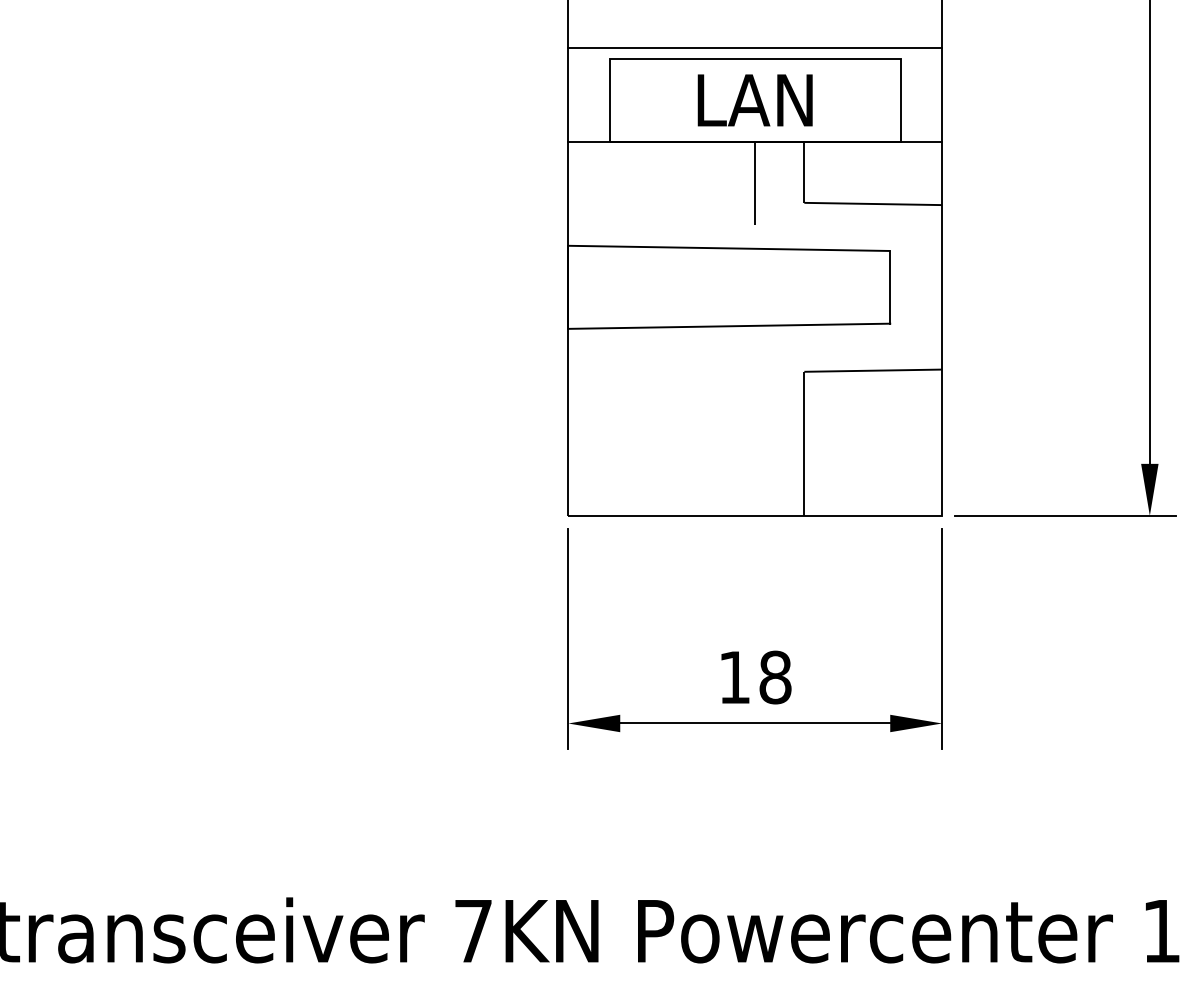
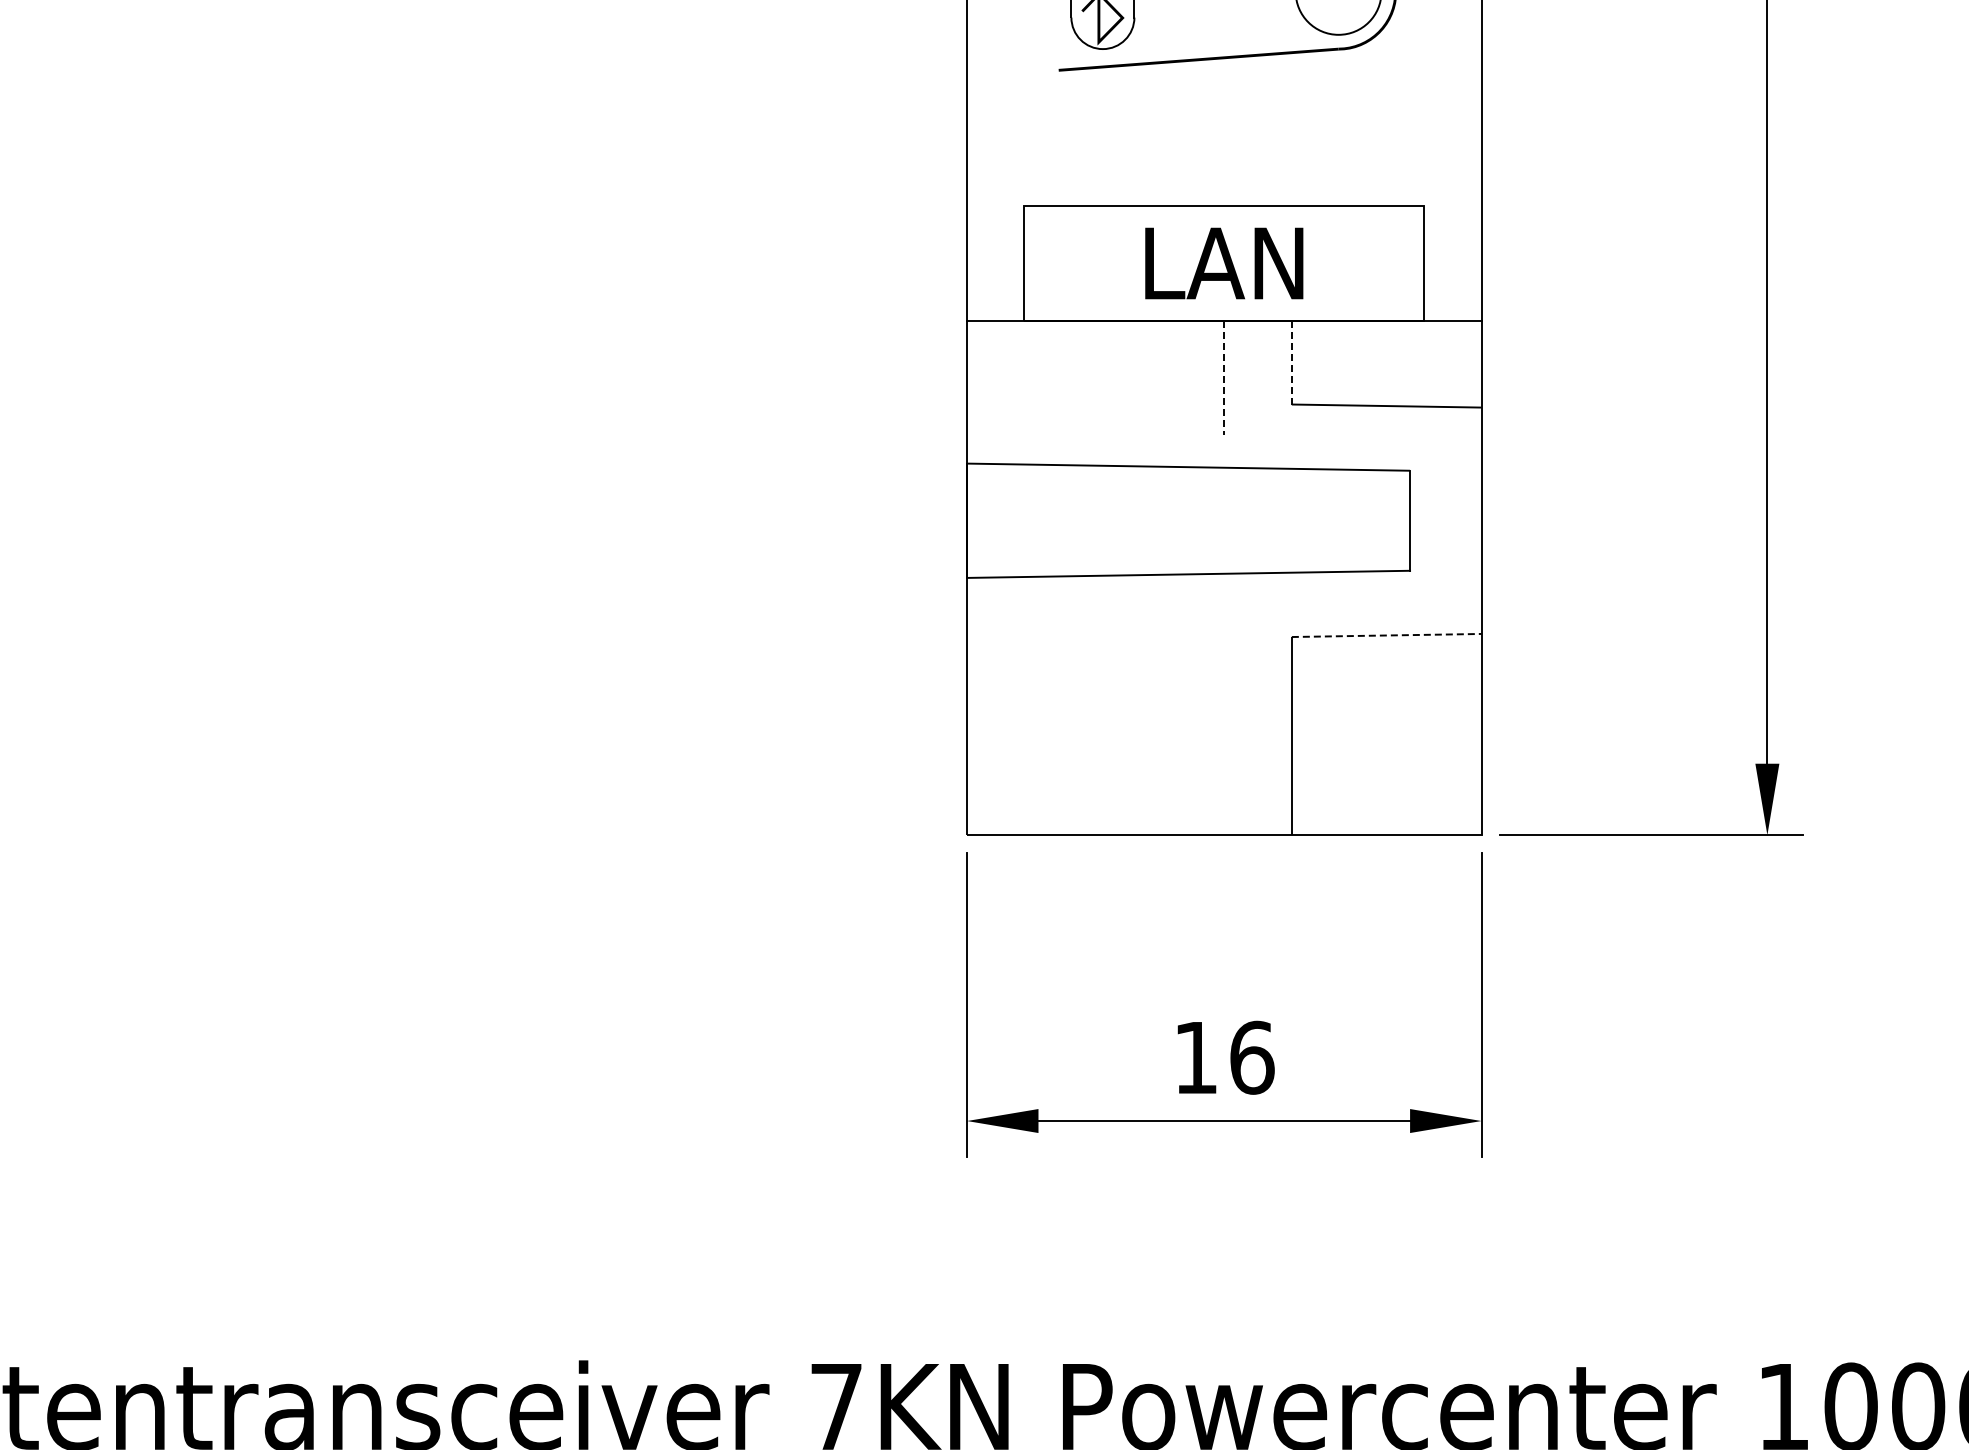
line: (755, 48) -> (1224, 192), removed
line: (804, 172) -> (1291, 362), solid -> dashed
line: (755, 183) -> (1224, 378), solid -> dashed
line: (873, 370) -> (1386, 635), solid -> dashed
text: (775, 677) -> (1252, 1057), 18 -> 16

